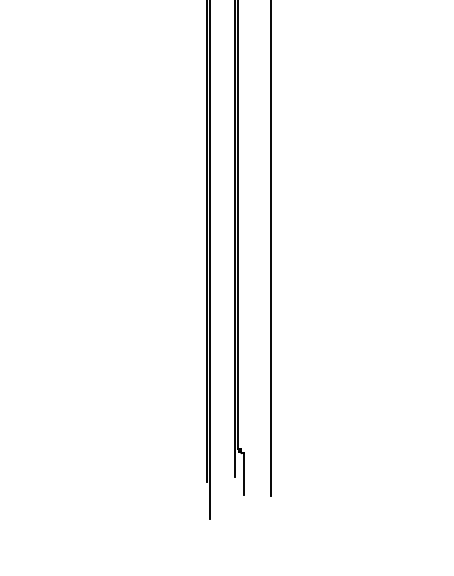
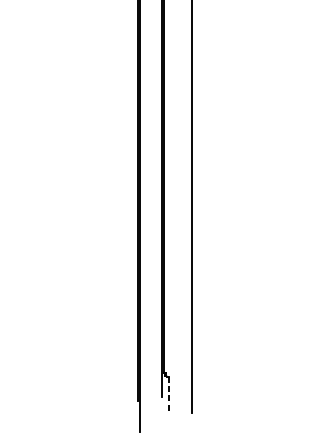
line: (243, 474) -> (168, 394), solid -> dashed

